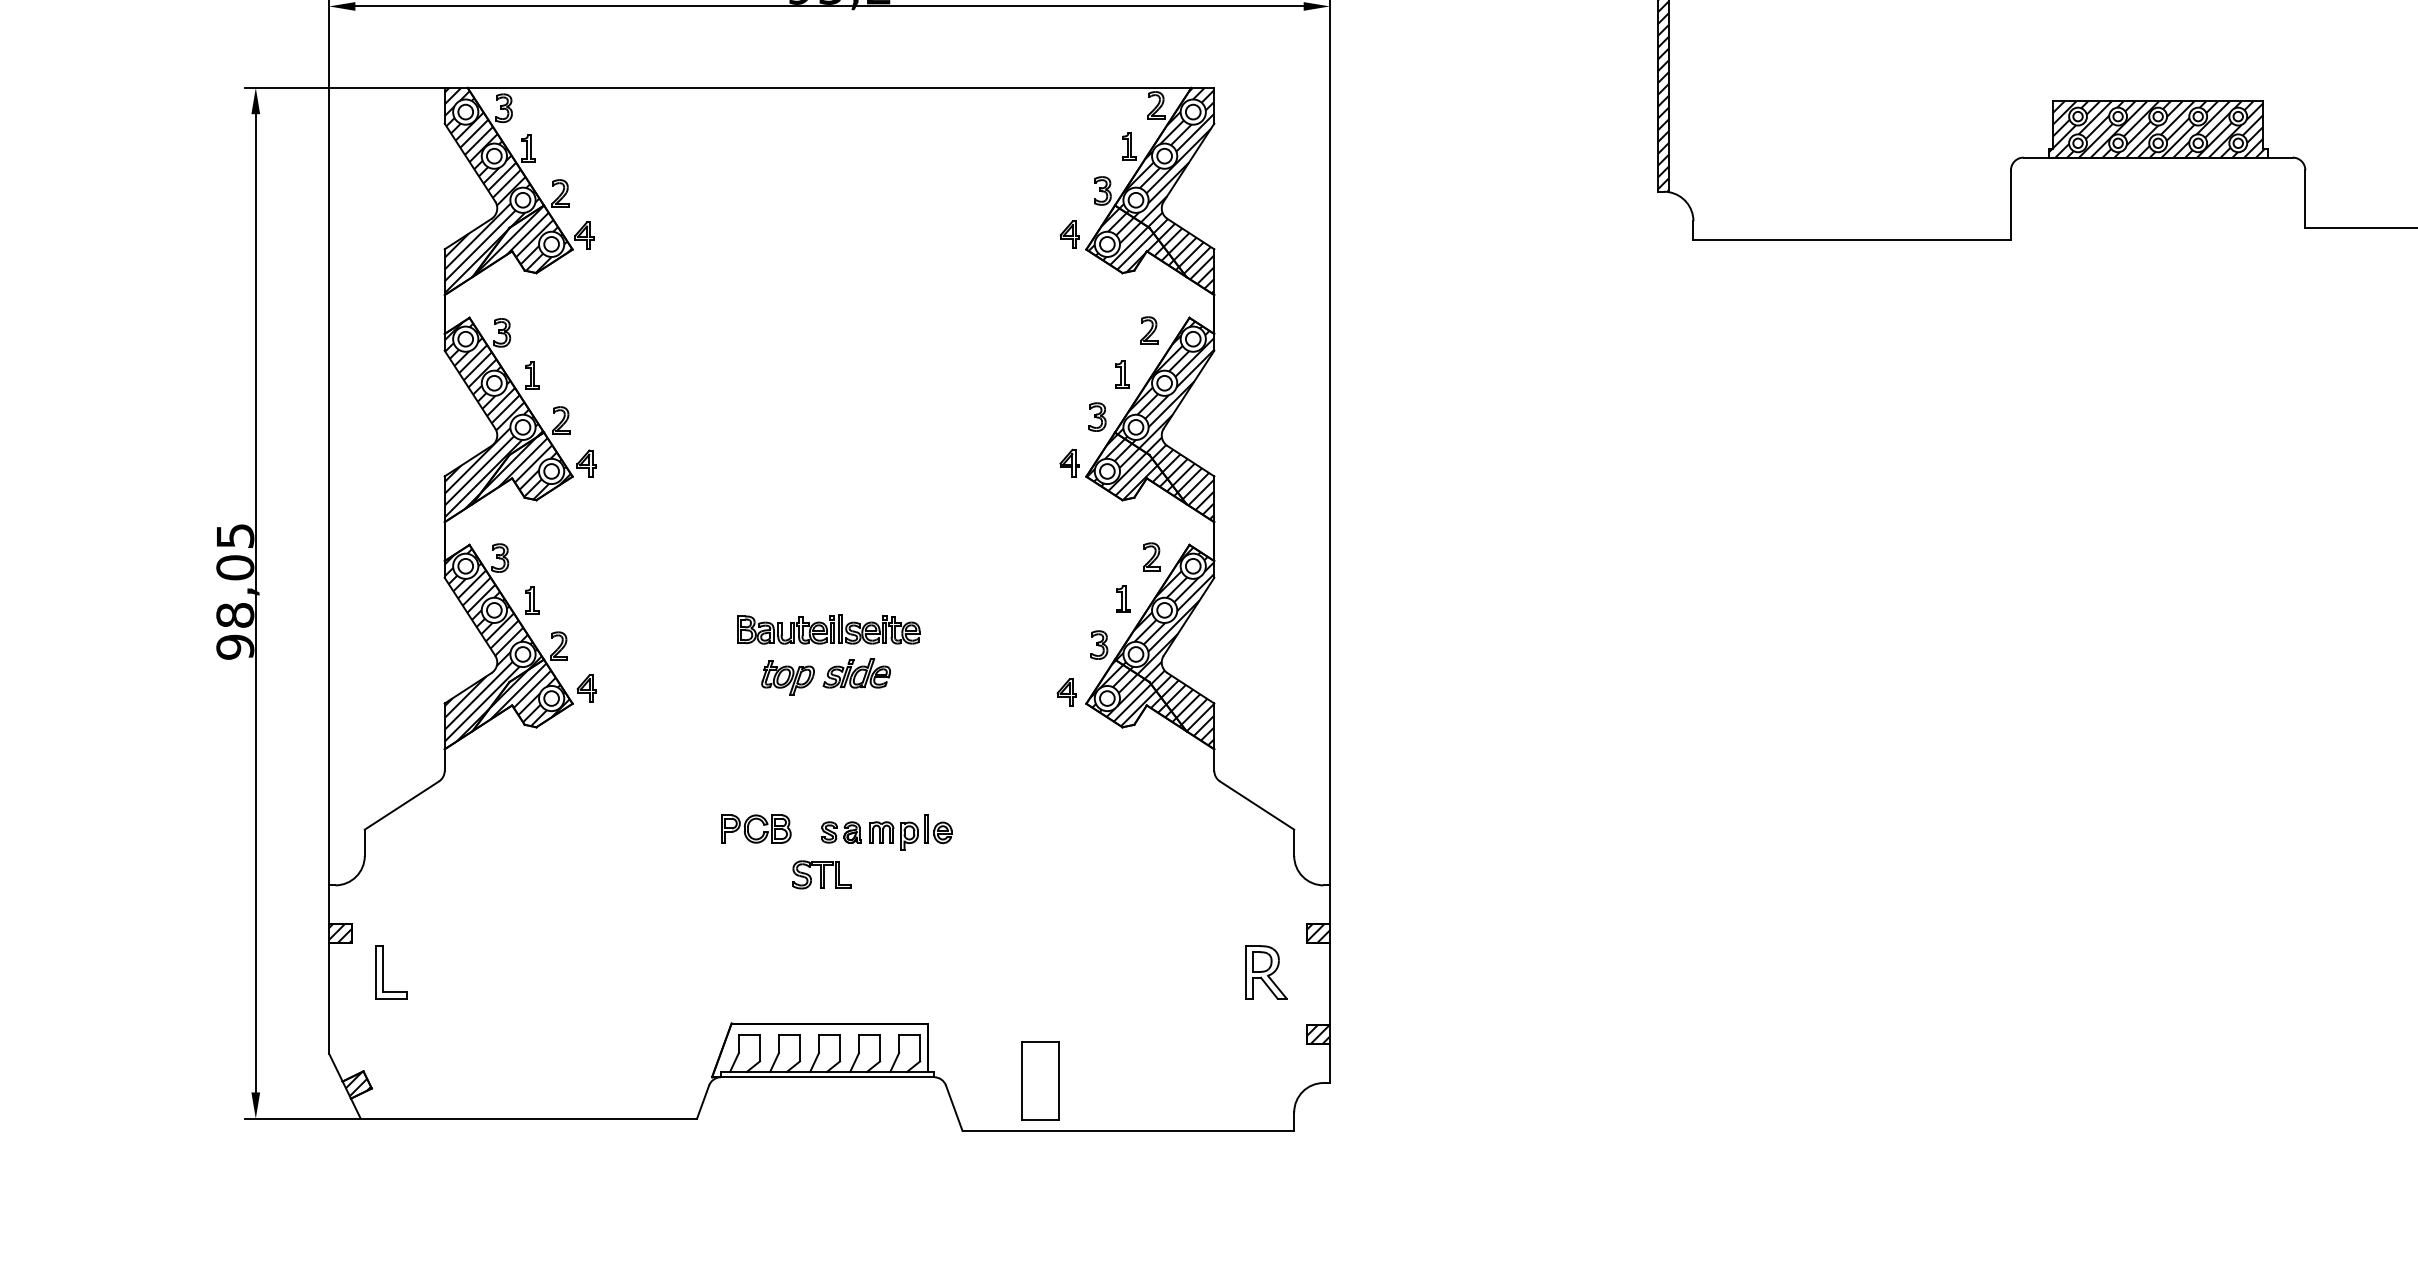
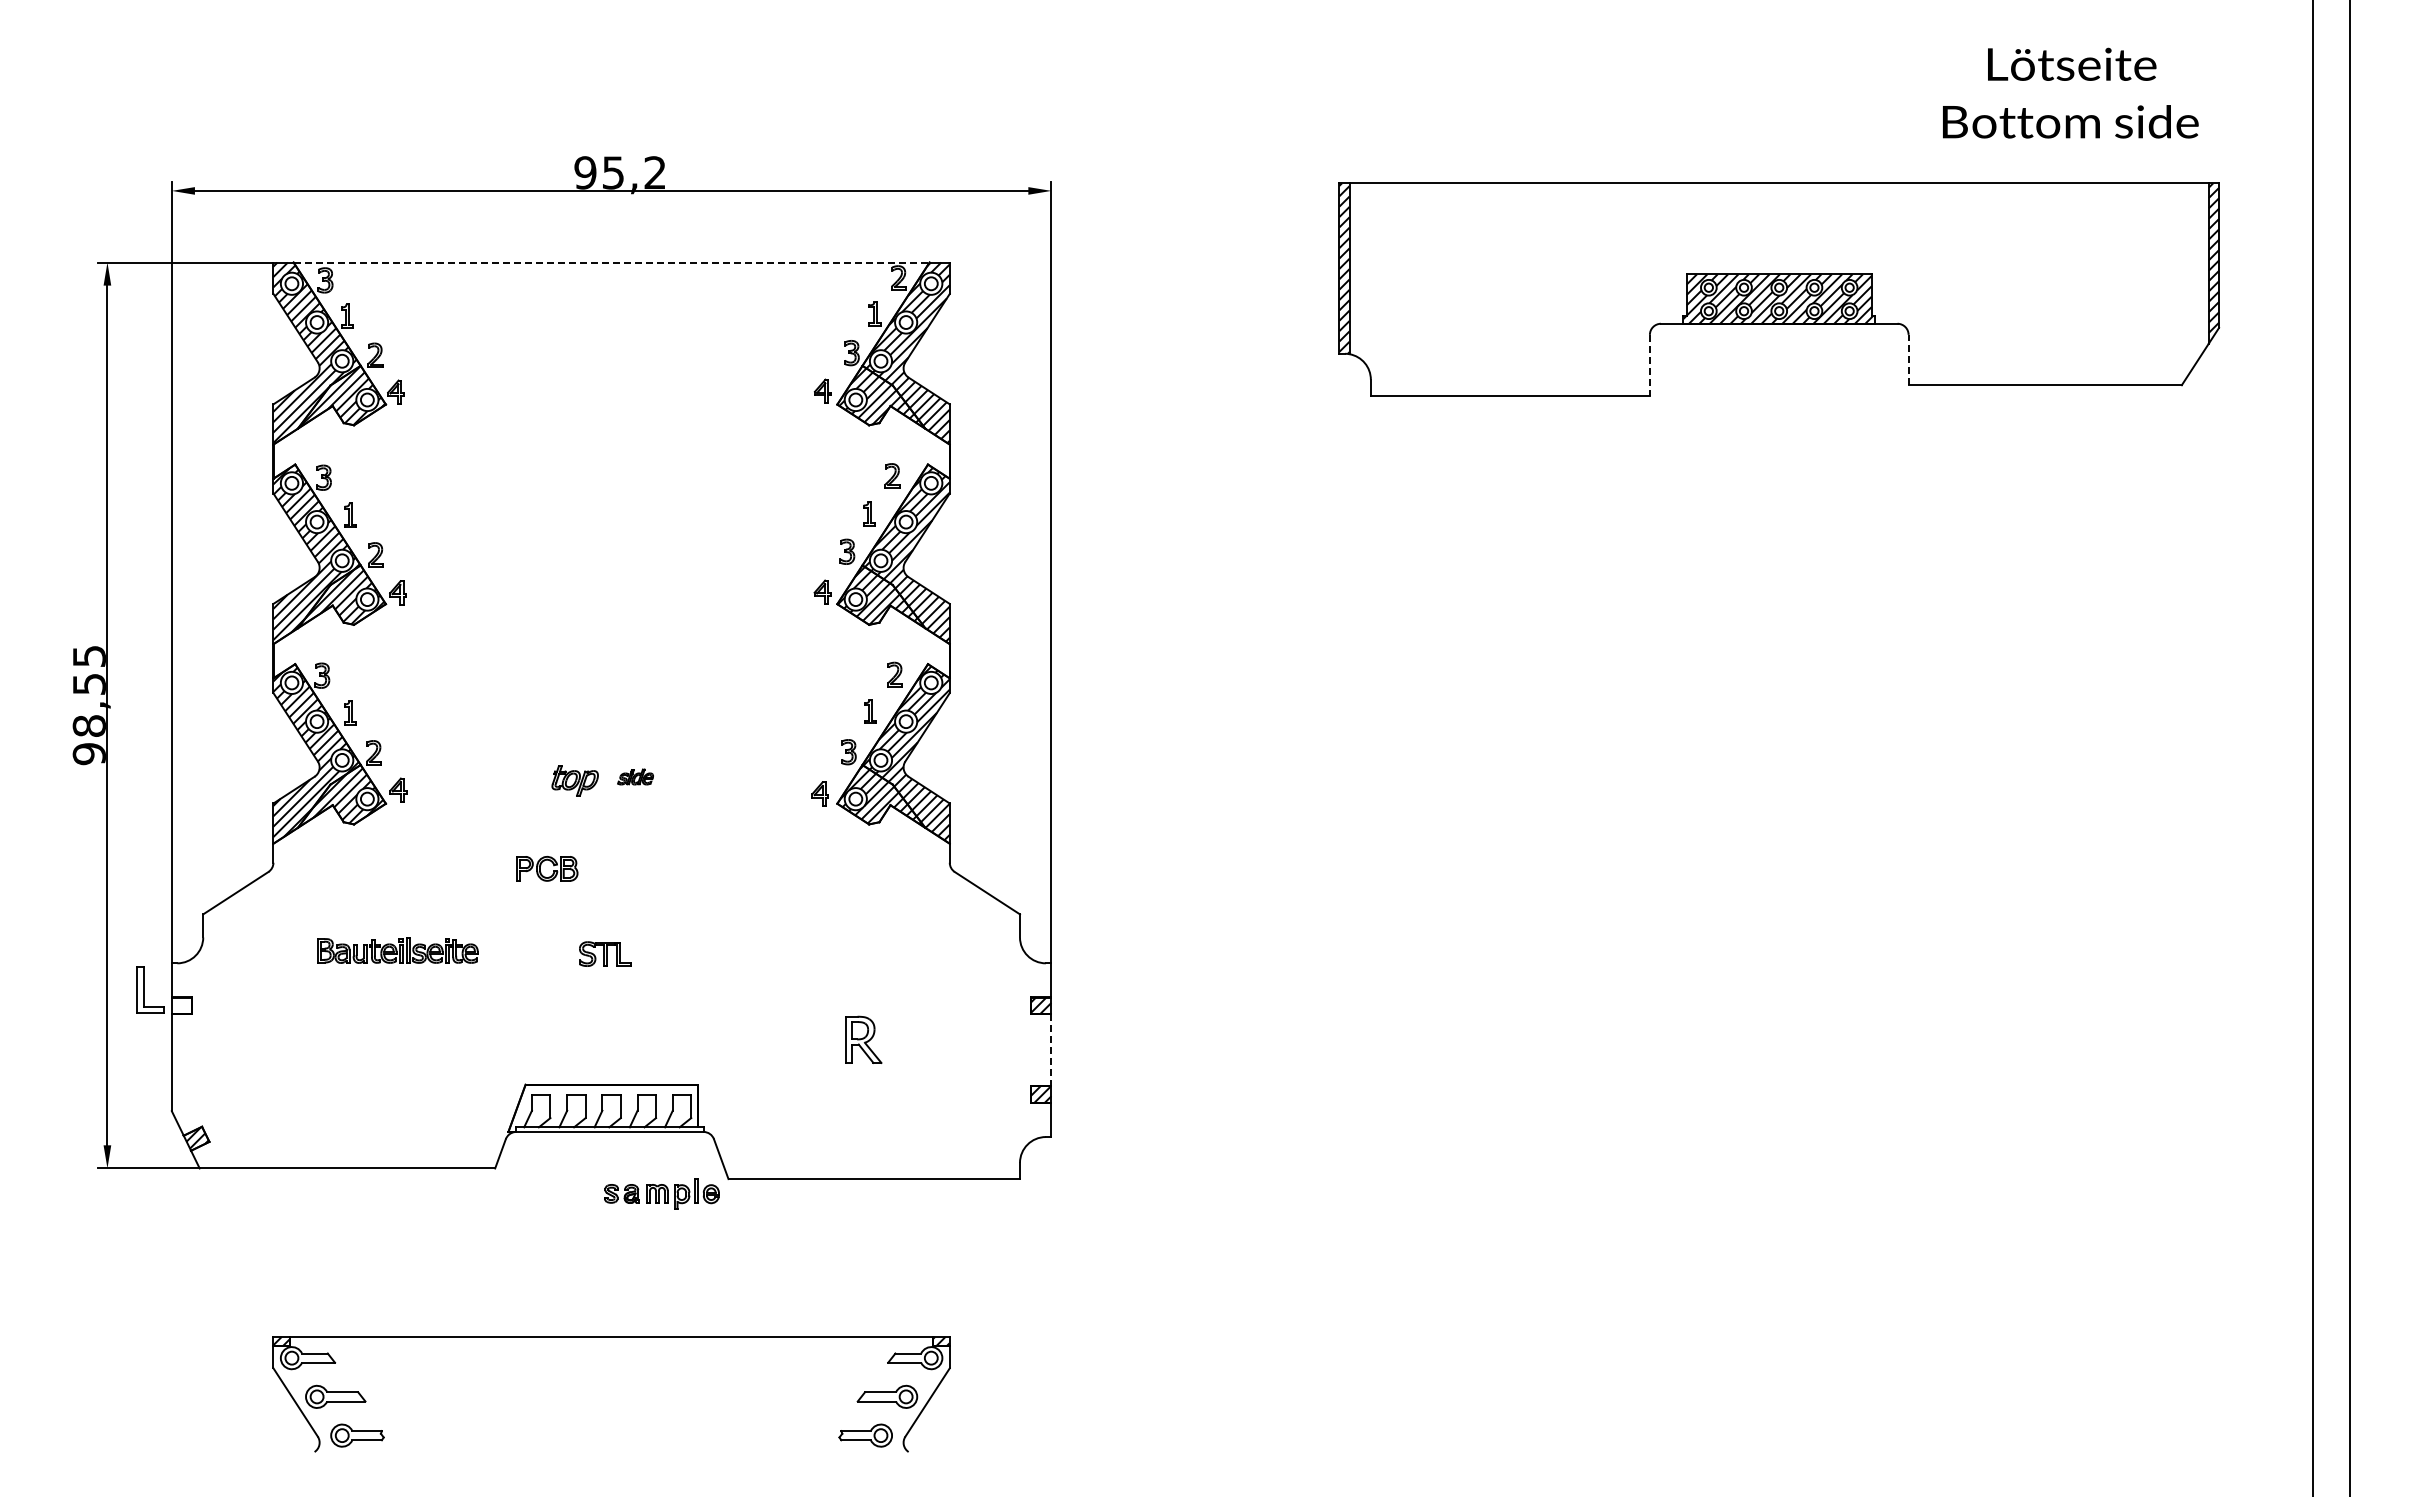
line: (829, 87) -> (611, 262), solid -> dashed
line: (2305, 198) -> (1908, 359), solid -> dashed
line: (2010, 205) -> (1649, 365), solid -> dashed
text: (234, 568) -> (88, 684), 98,05 -> 98,55
part: (828, 629) -> (397, 950), moved
part: (856, 672) -> (635, 776), size x0.6
part: (763, 826) -> (553, 866), moved
part: (886, 832) -> (661, 1193), moved
hatch: (340, 933) -> (181, 1005), removed
part: (391, 972) -> (150, 989), moved
part: (1266, 972) -> (863, 1039), moved
line: (1330, 984) -> (1051, 1050), solid -> dashed
part: (1039, 1081) -> (796, 1135), removed

